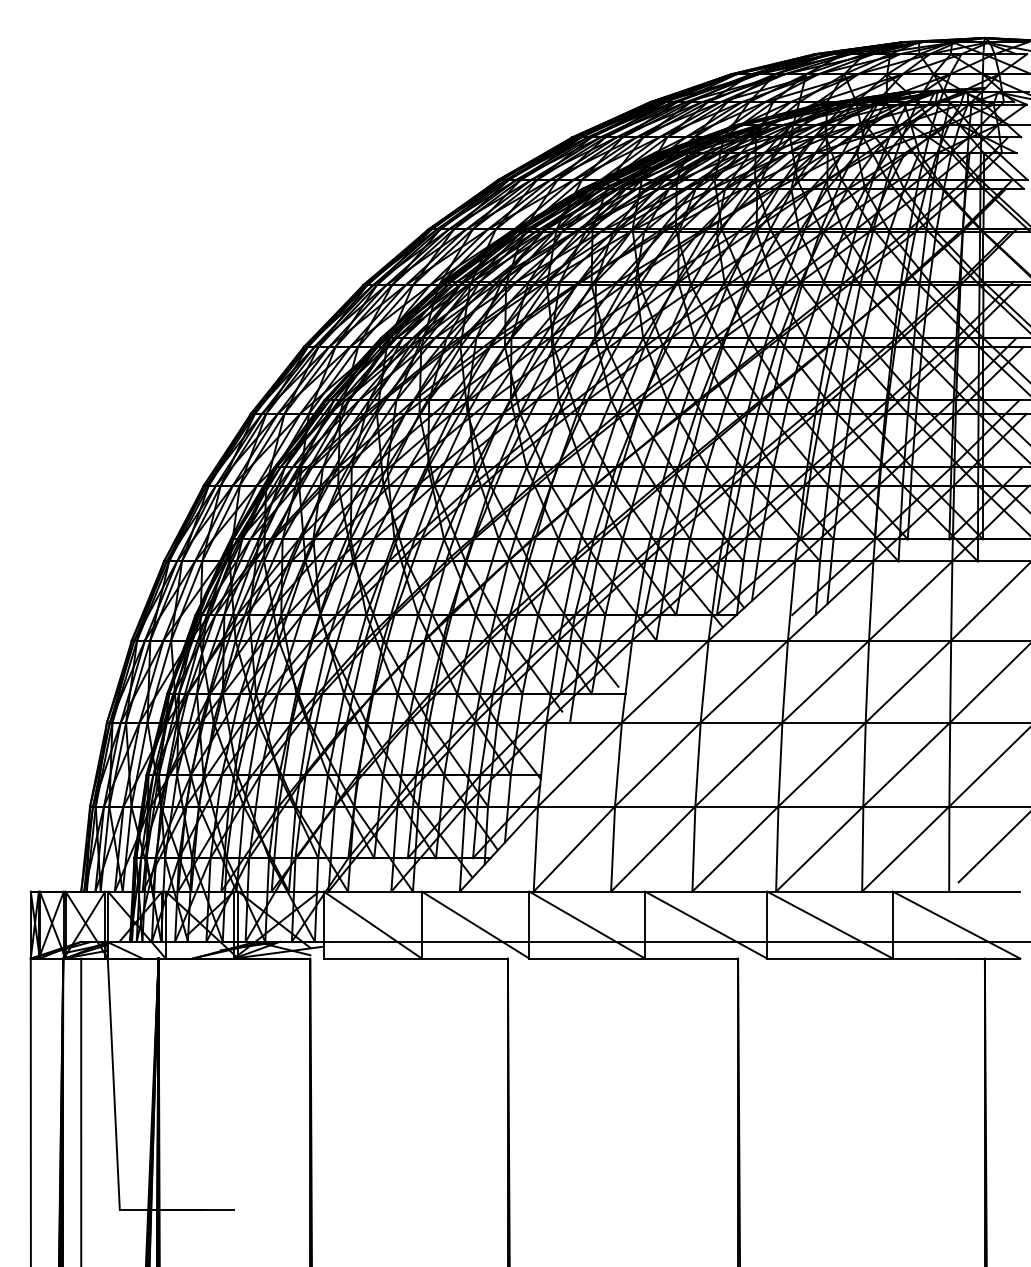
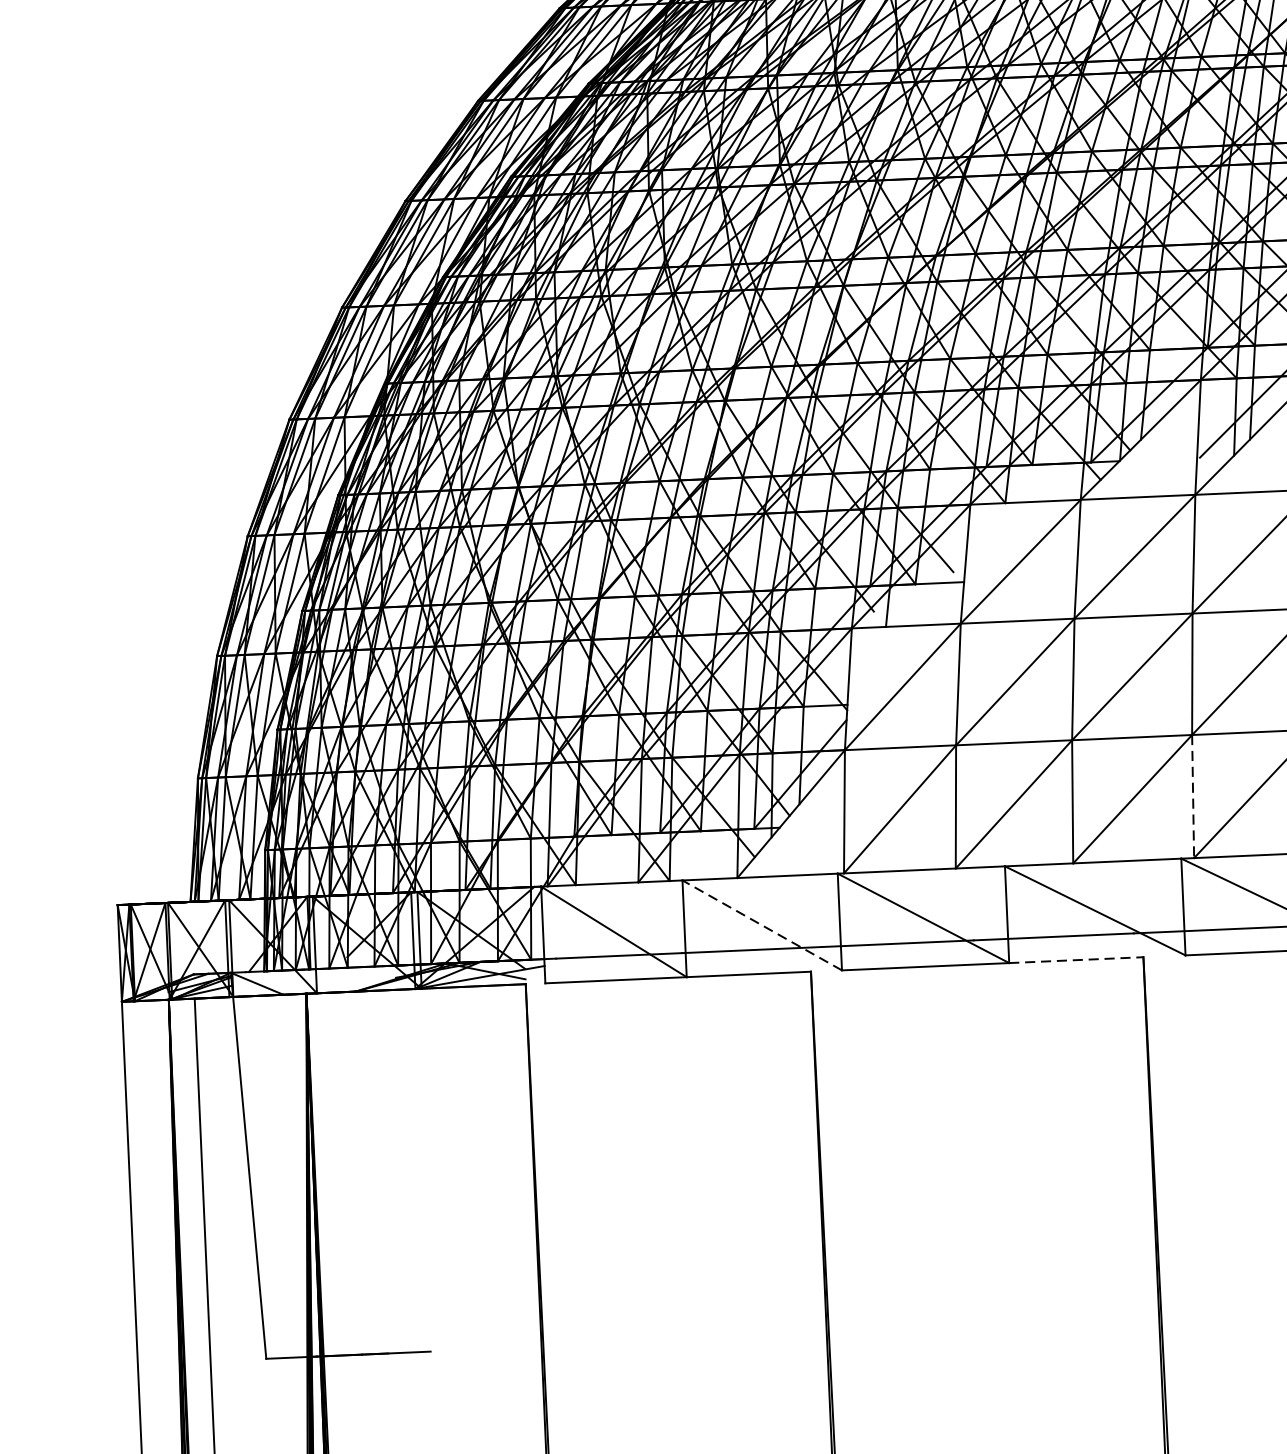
line: (777, 849) -> (1193, 797), solid -> dashed
line: (475, 924) -> (762, 924), solid -> dashed
line: (692, 958) -> (1077, 959), solid -> dashed

